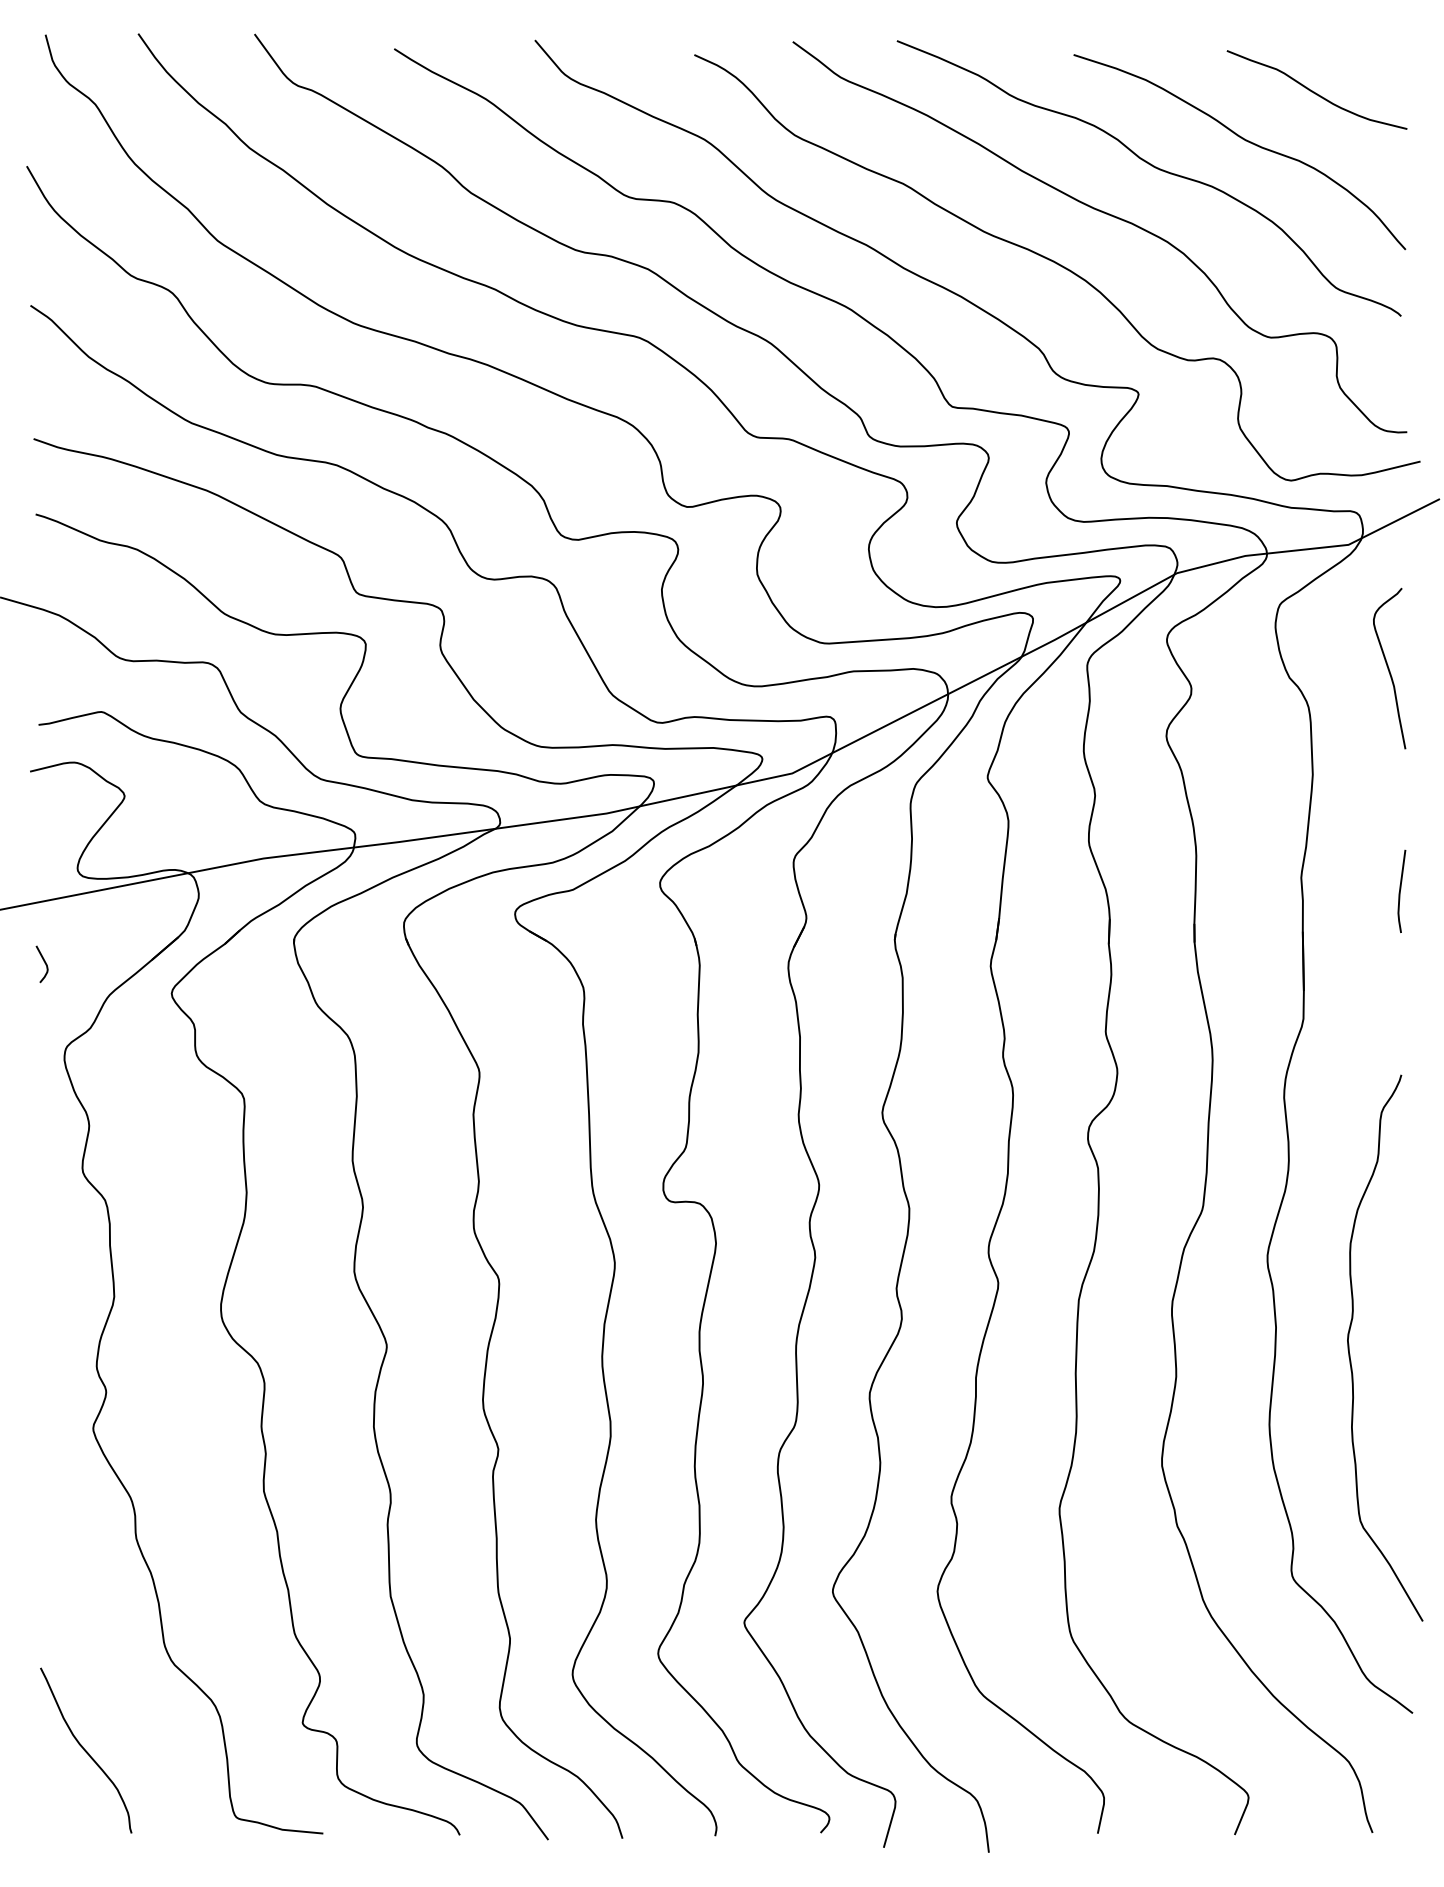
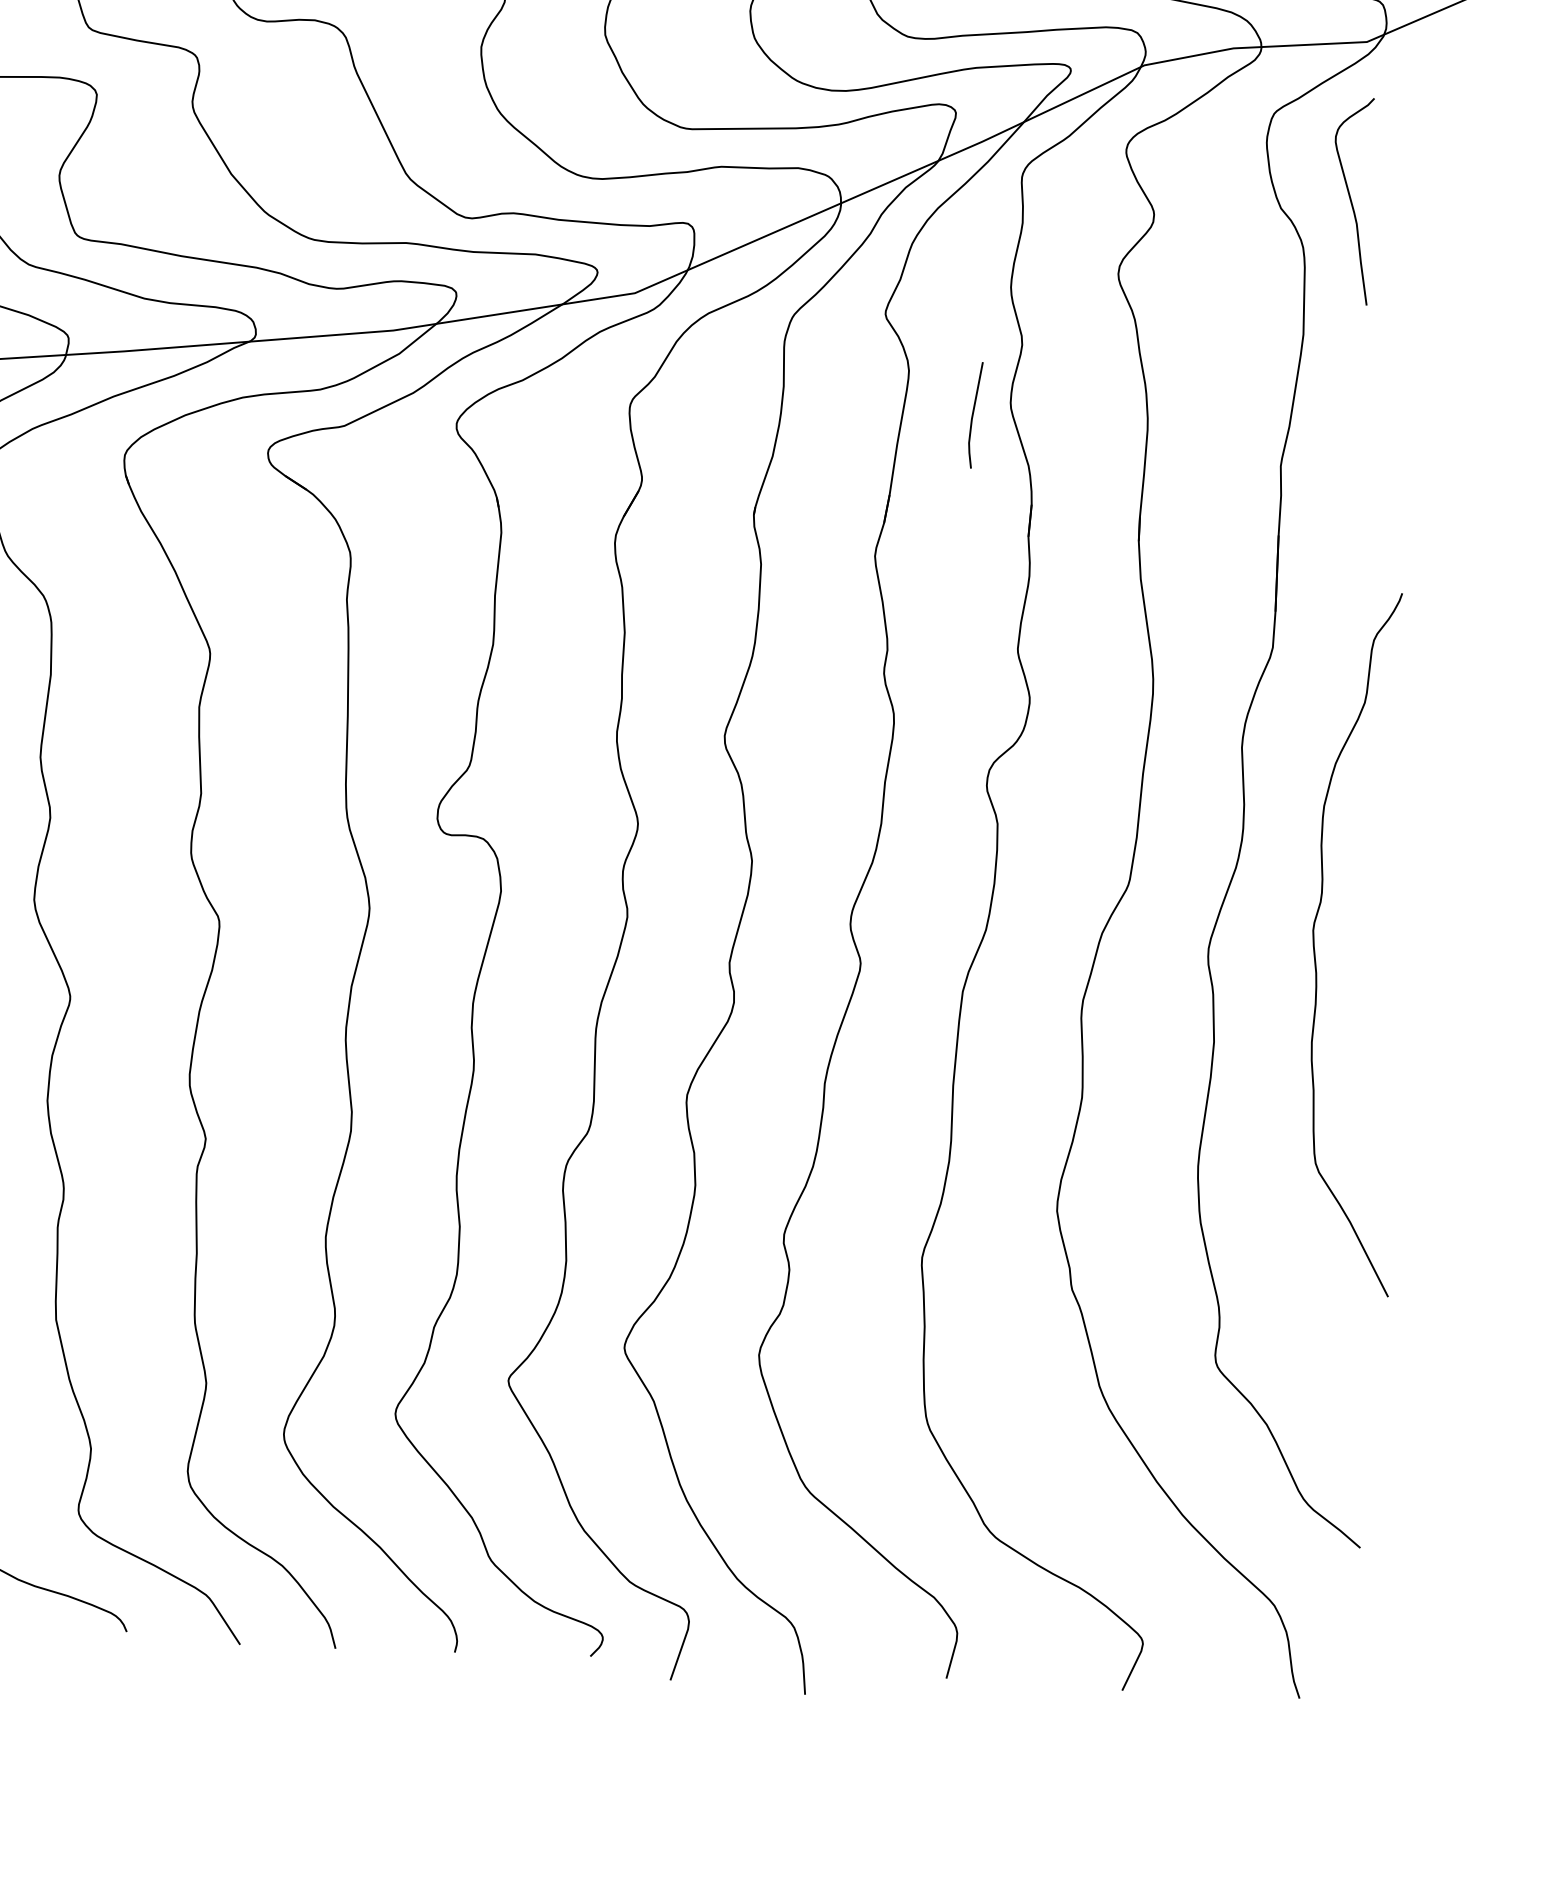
curve: (1389, 668) -> (1352, 200), moved
line: (1401, 889) -> (974, 412), moved
curve: (1350, 1354) -> (1315, 948), moved

